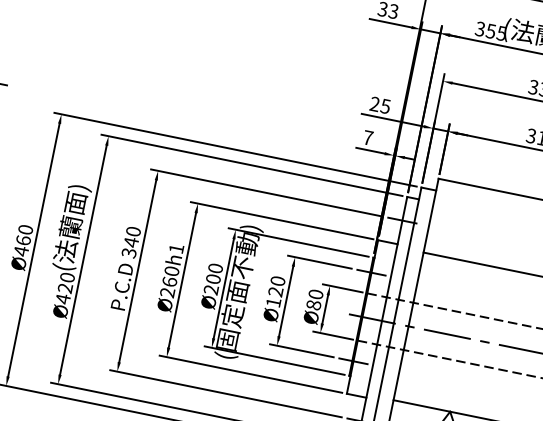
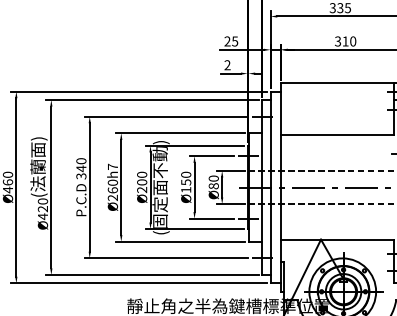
text: (367, 138) -> (227, 65), 7 -> 2
text: (176, 248) -> (112, 166), Ø260h1 -> Ø260h7
text: (276, 292) -> (186, 182), Ø120 -> Ø150

